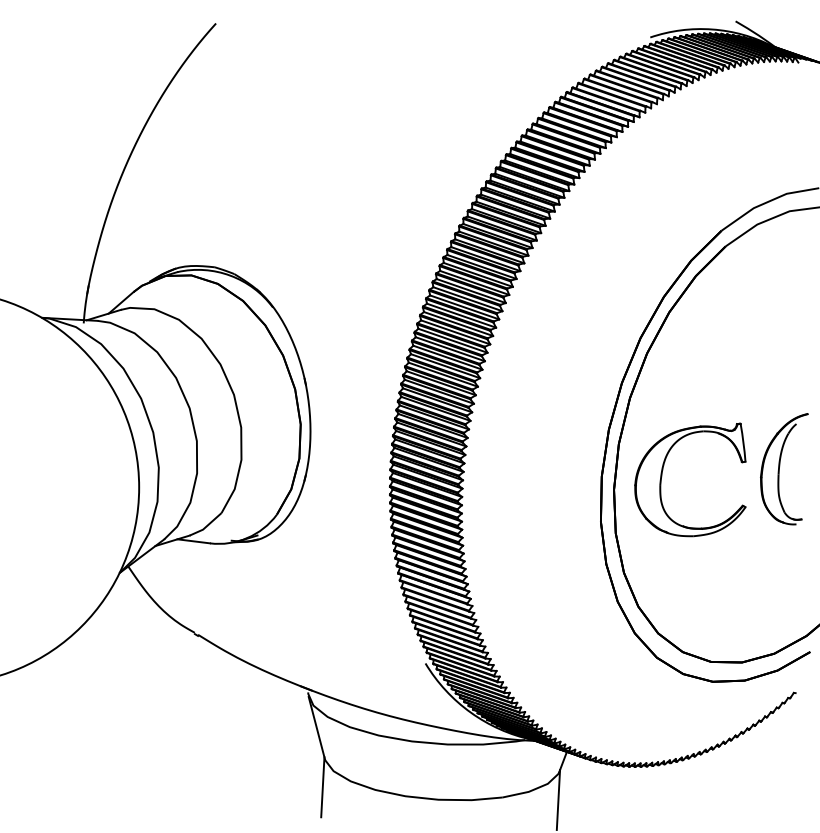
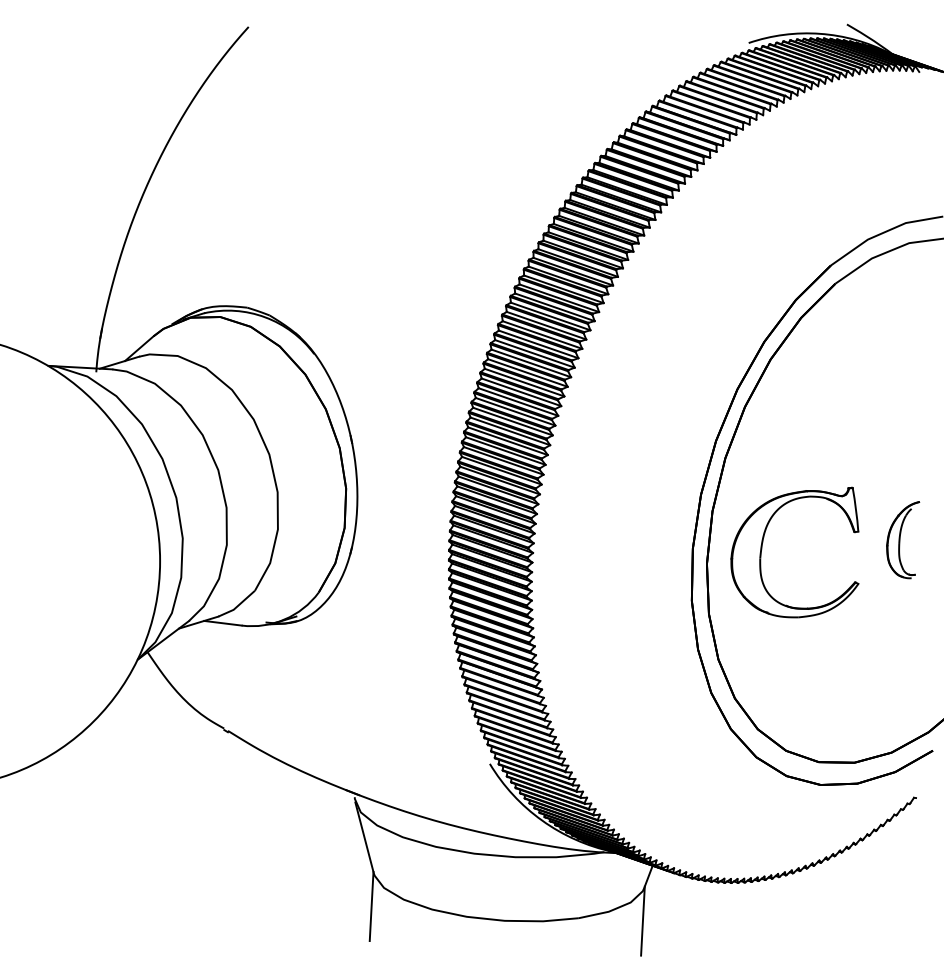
part: (784, 468) -> (903, 539), size x0.6

